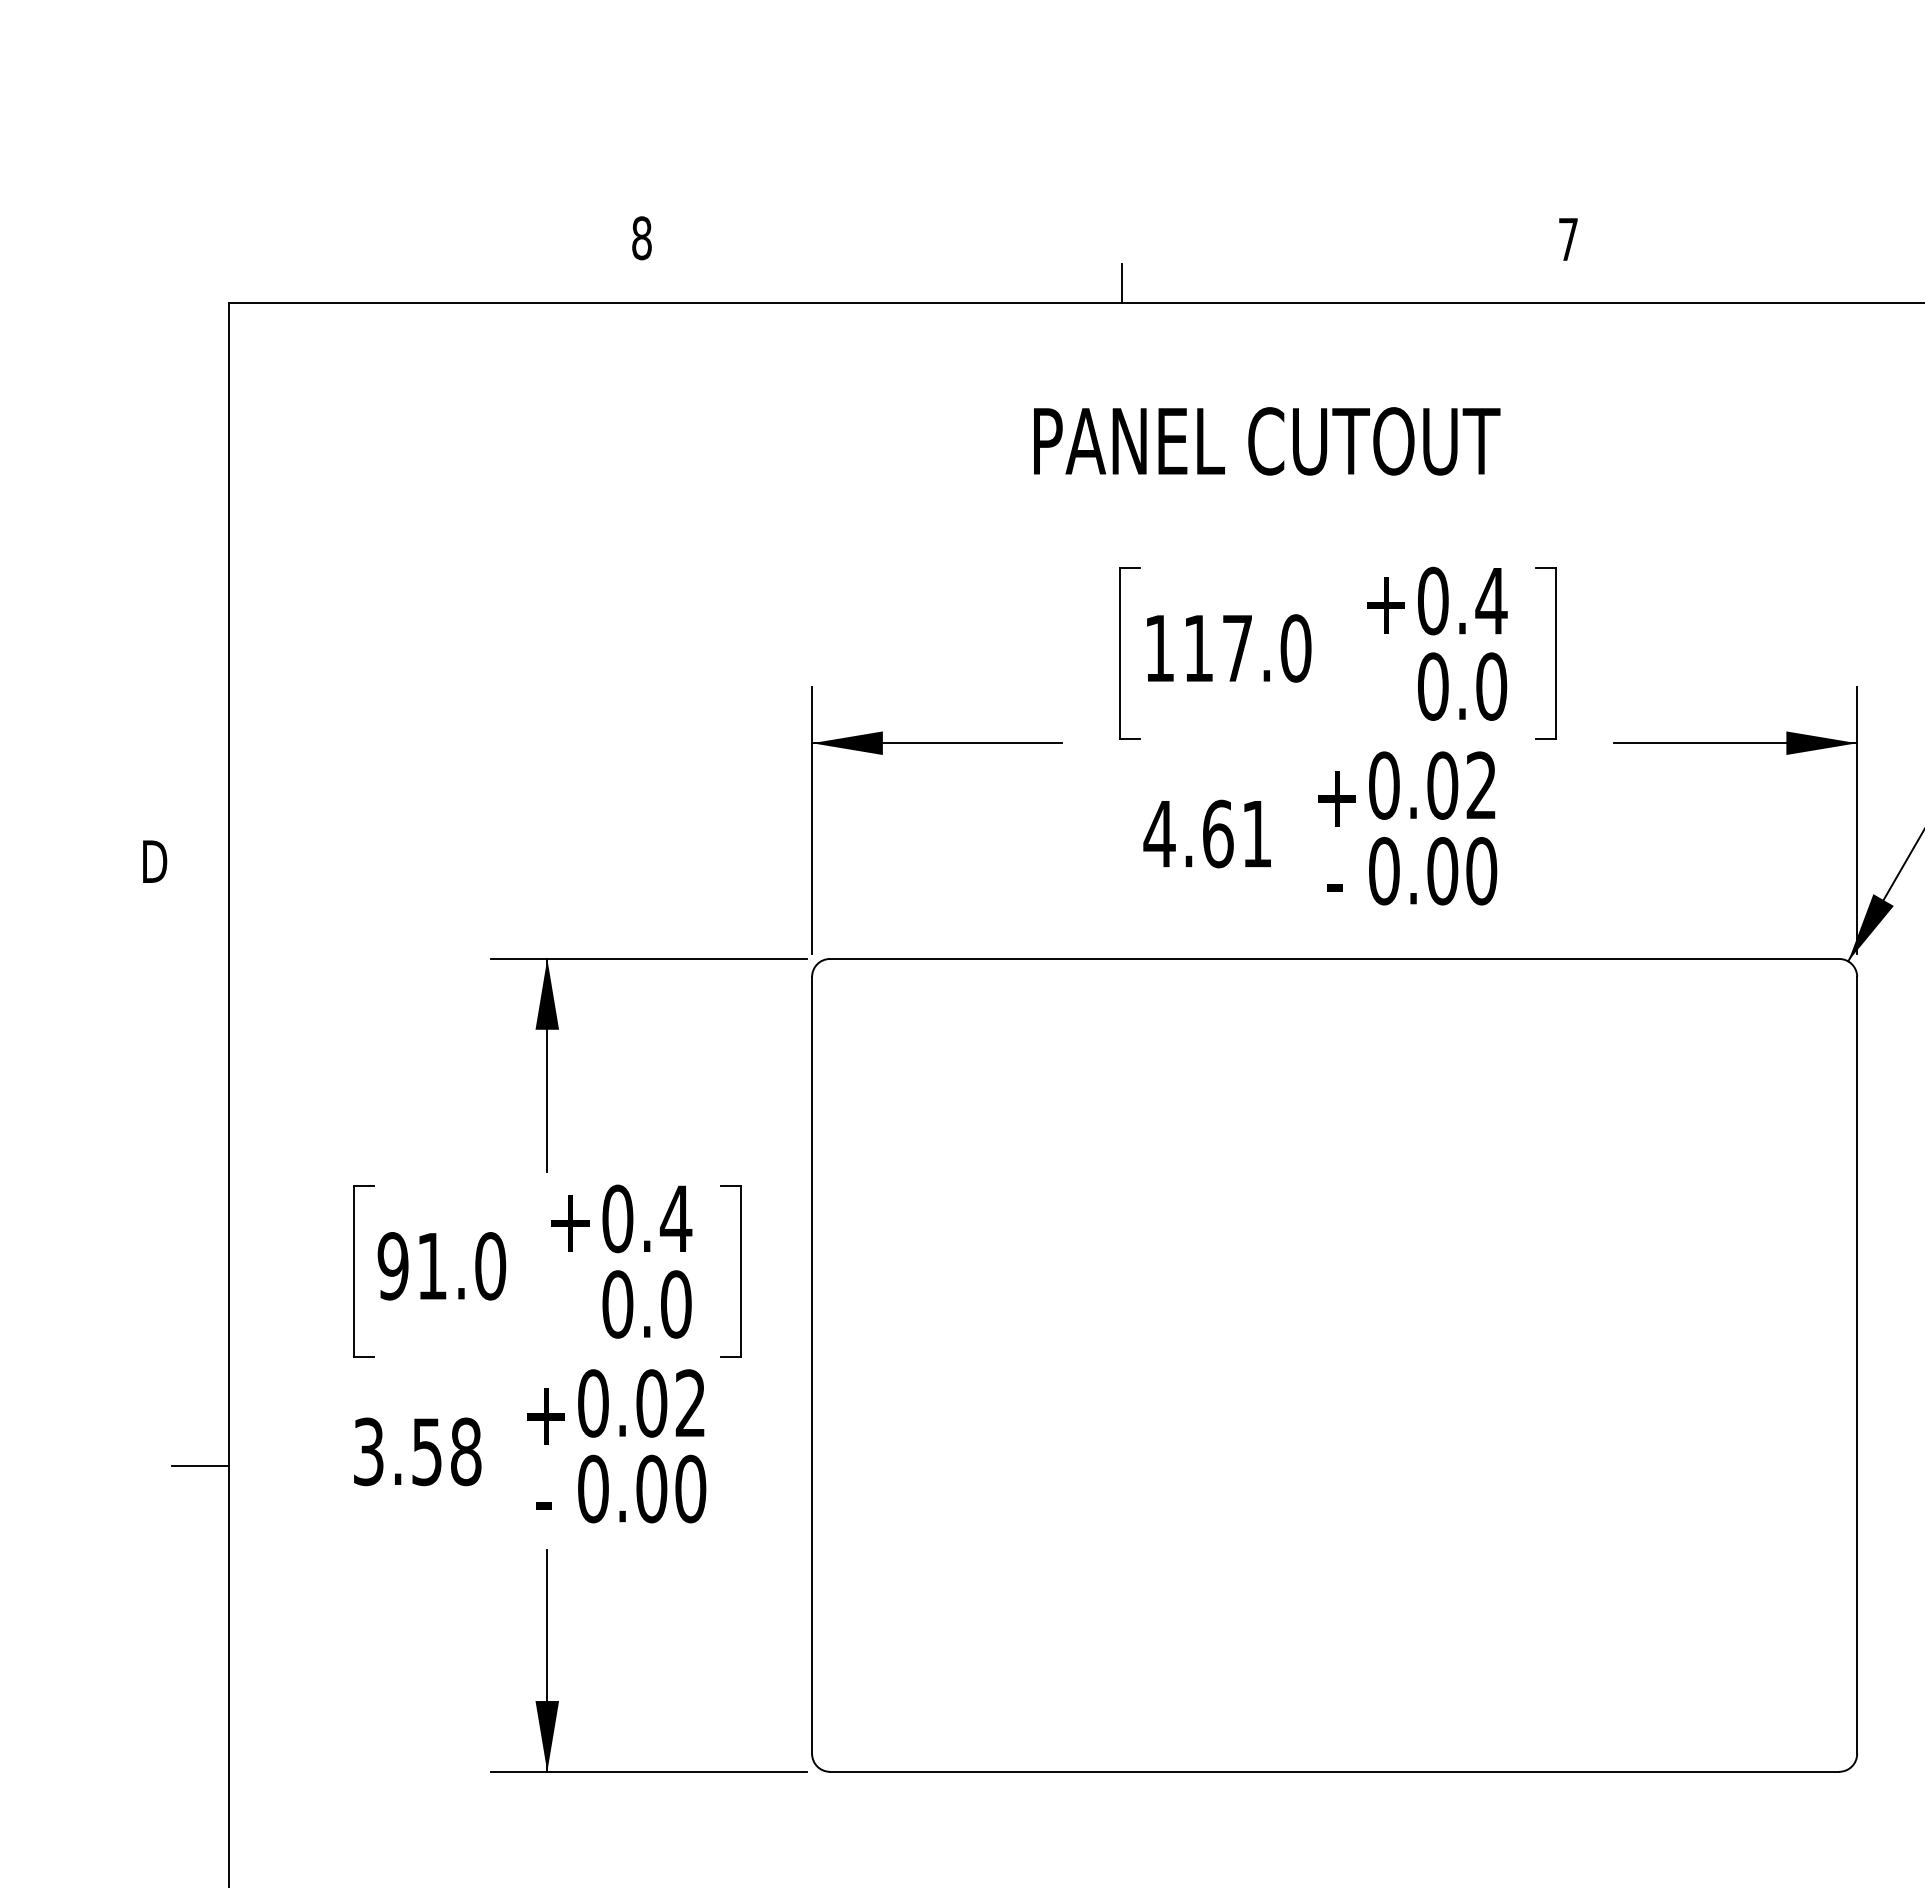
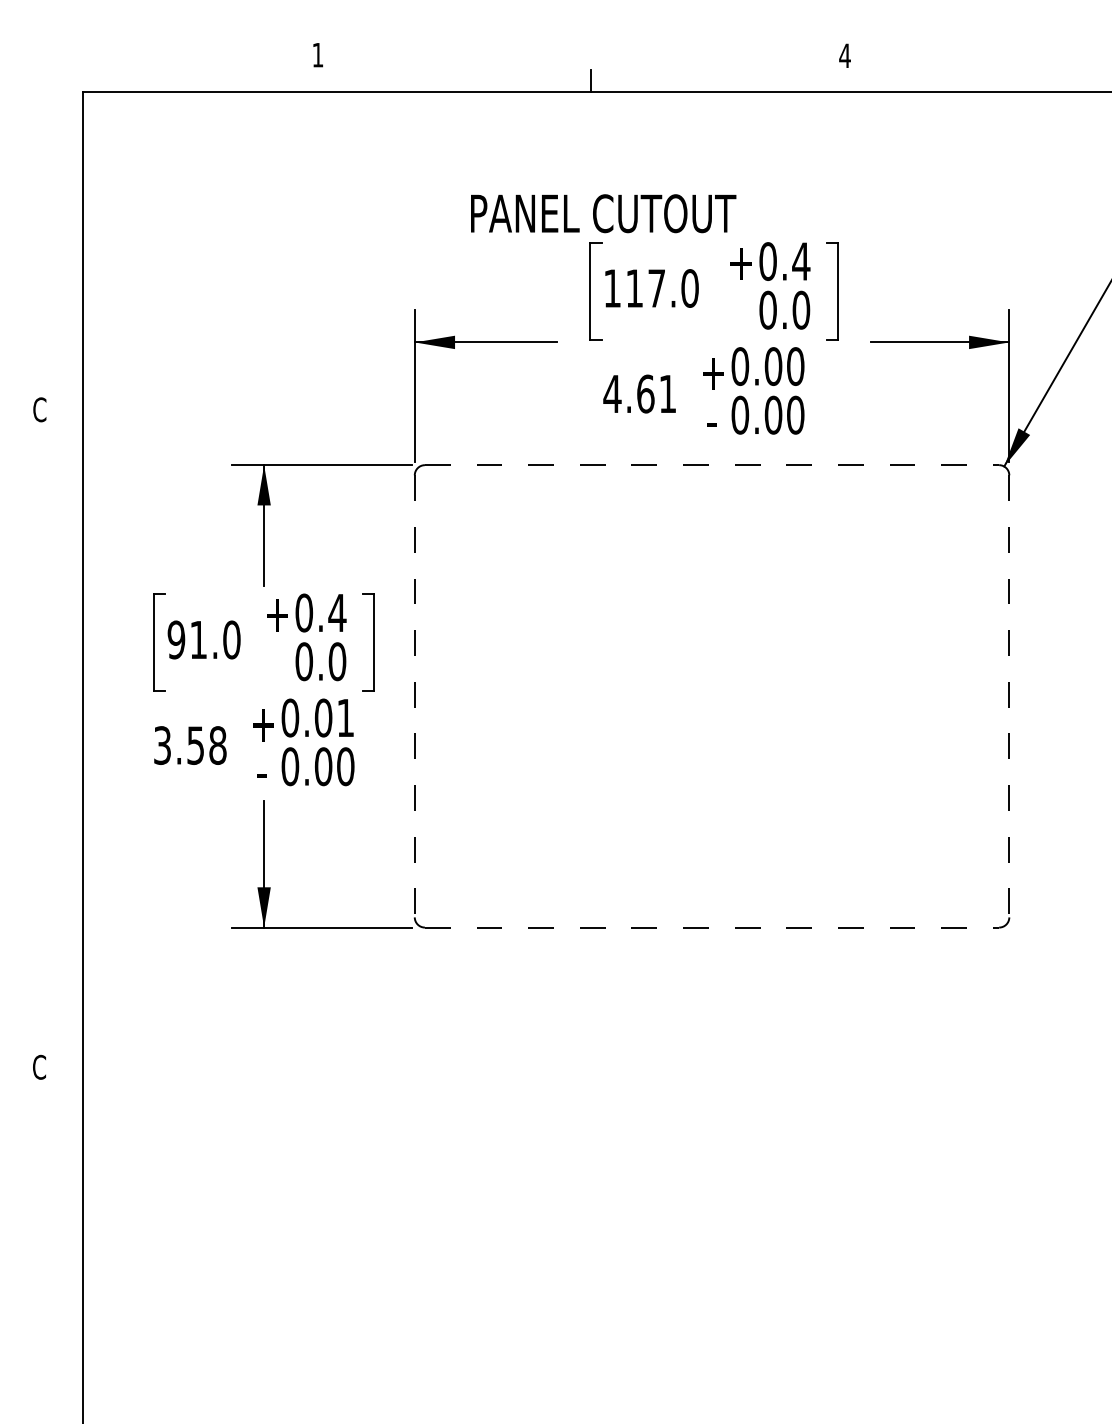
text: (641, 237) -> (317, 54), 8 -> 1
text: (1567, 238) -> (844, 55), 7 -> 4
text: (1266, 441) -> (603, 213), moved
text: (1481, 785) -> (795, 366), 0.02 -> 0.00
text: (154, 861) -> (40, 409), D -> C
line: (1335, 959) -> (712, 465), solid -> dashed
line: (811, 1365) -> (414, 696), solid -> dashed
line: (1857, 1365) -> (1009, 696), solid -> dashed
text: (690, 1402) -> (345, 717), 0.02 -> 0.01
line: (199, 1465) -> (66, 753), removed
line: (1335, 1771) -> (712, 927), solid -> dashed

